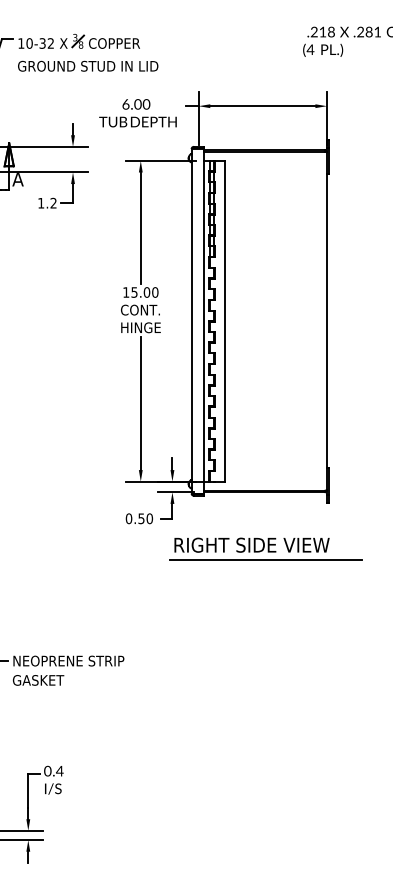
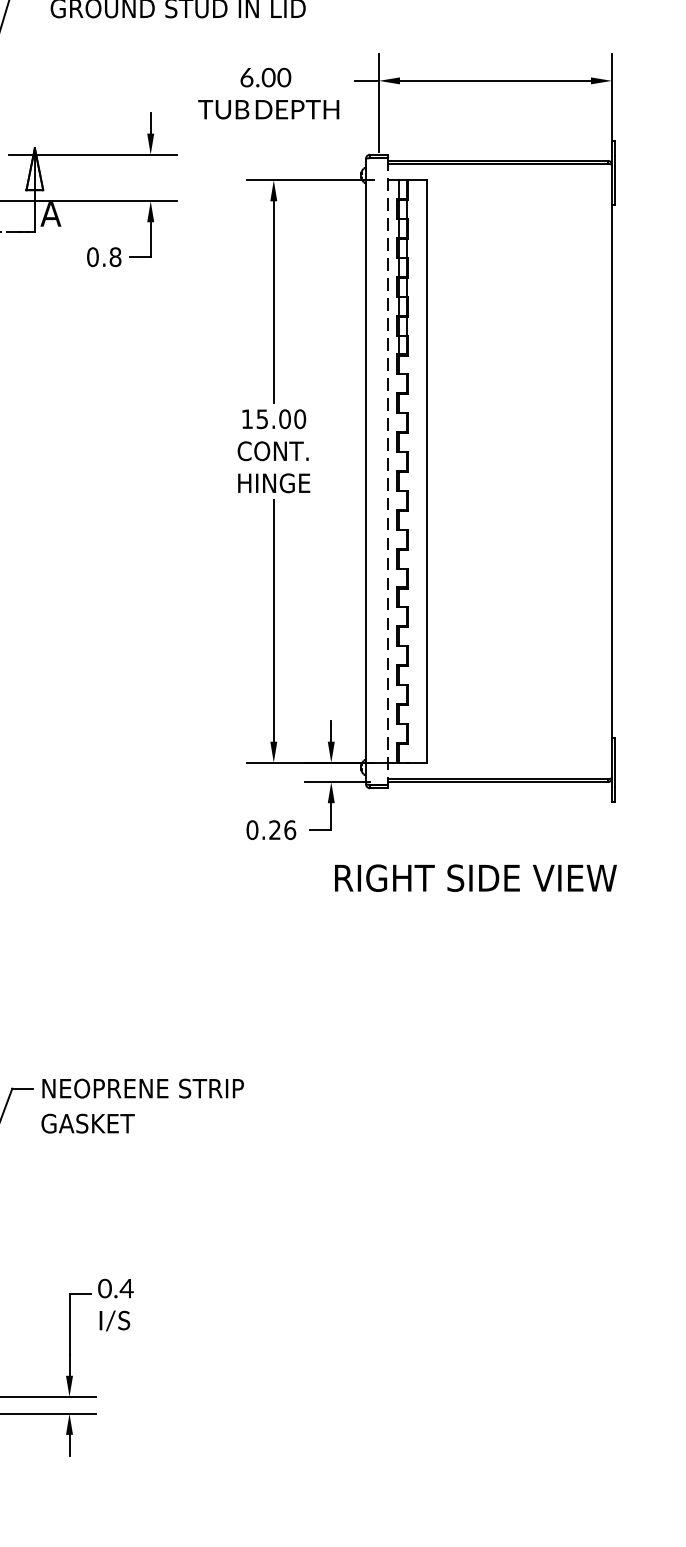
text: (47, 202) -> (104, 255), 1.2 -> 0.8
line: (203, 321) -> (387, 471), solid -> dashed
text: (145, 518) -> (282, 829), 0.50 -> 0.26
line: (265, 559) -> (500, 904), removed

